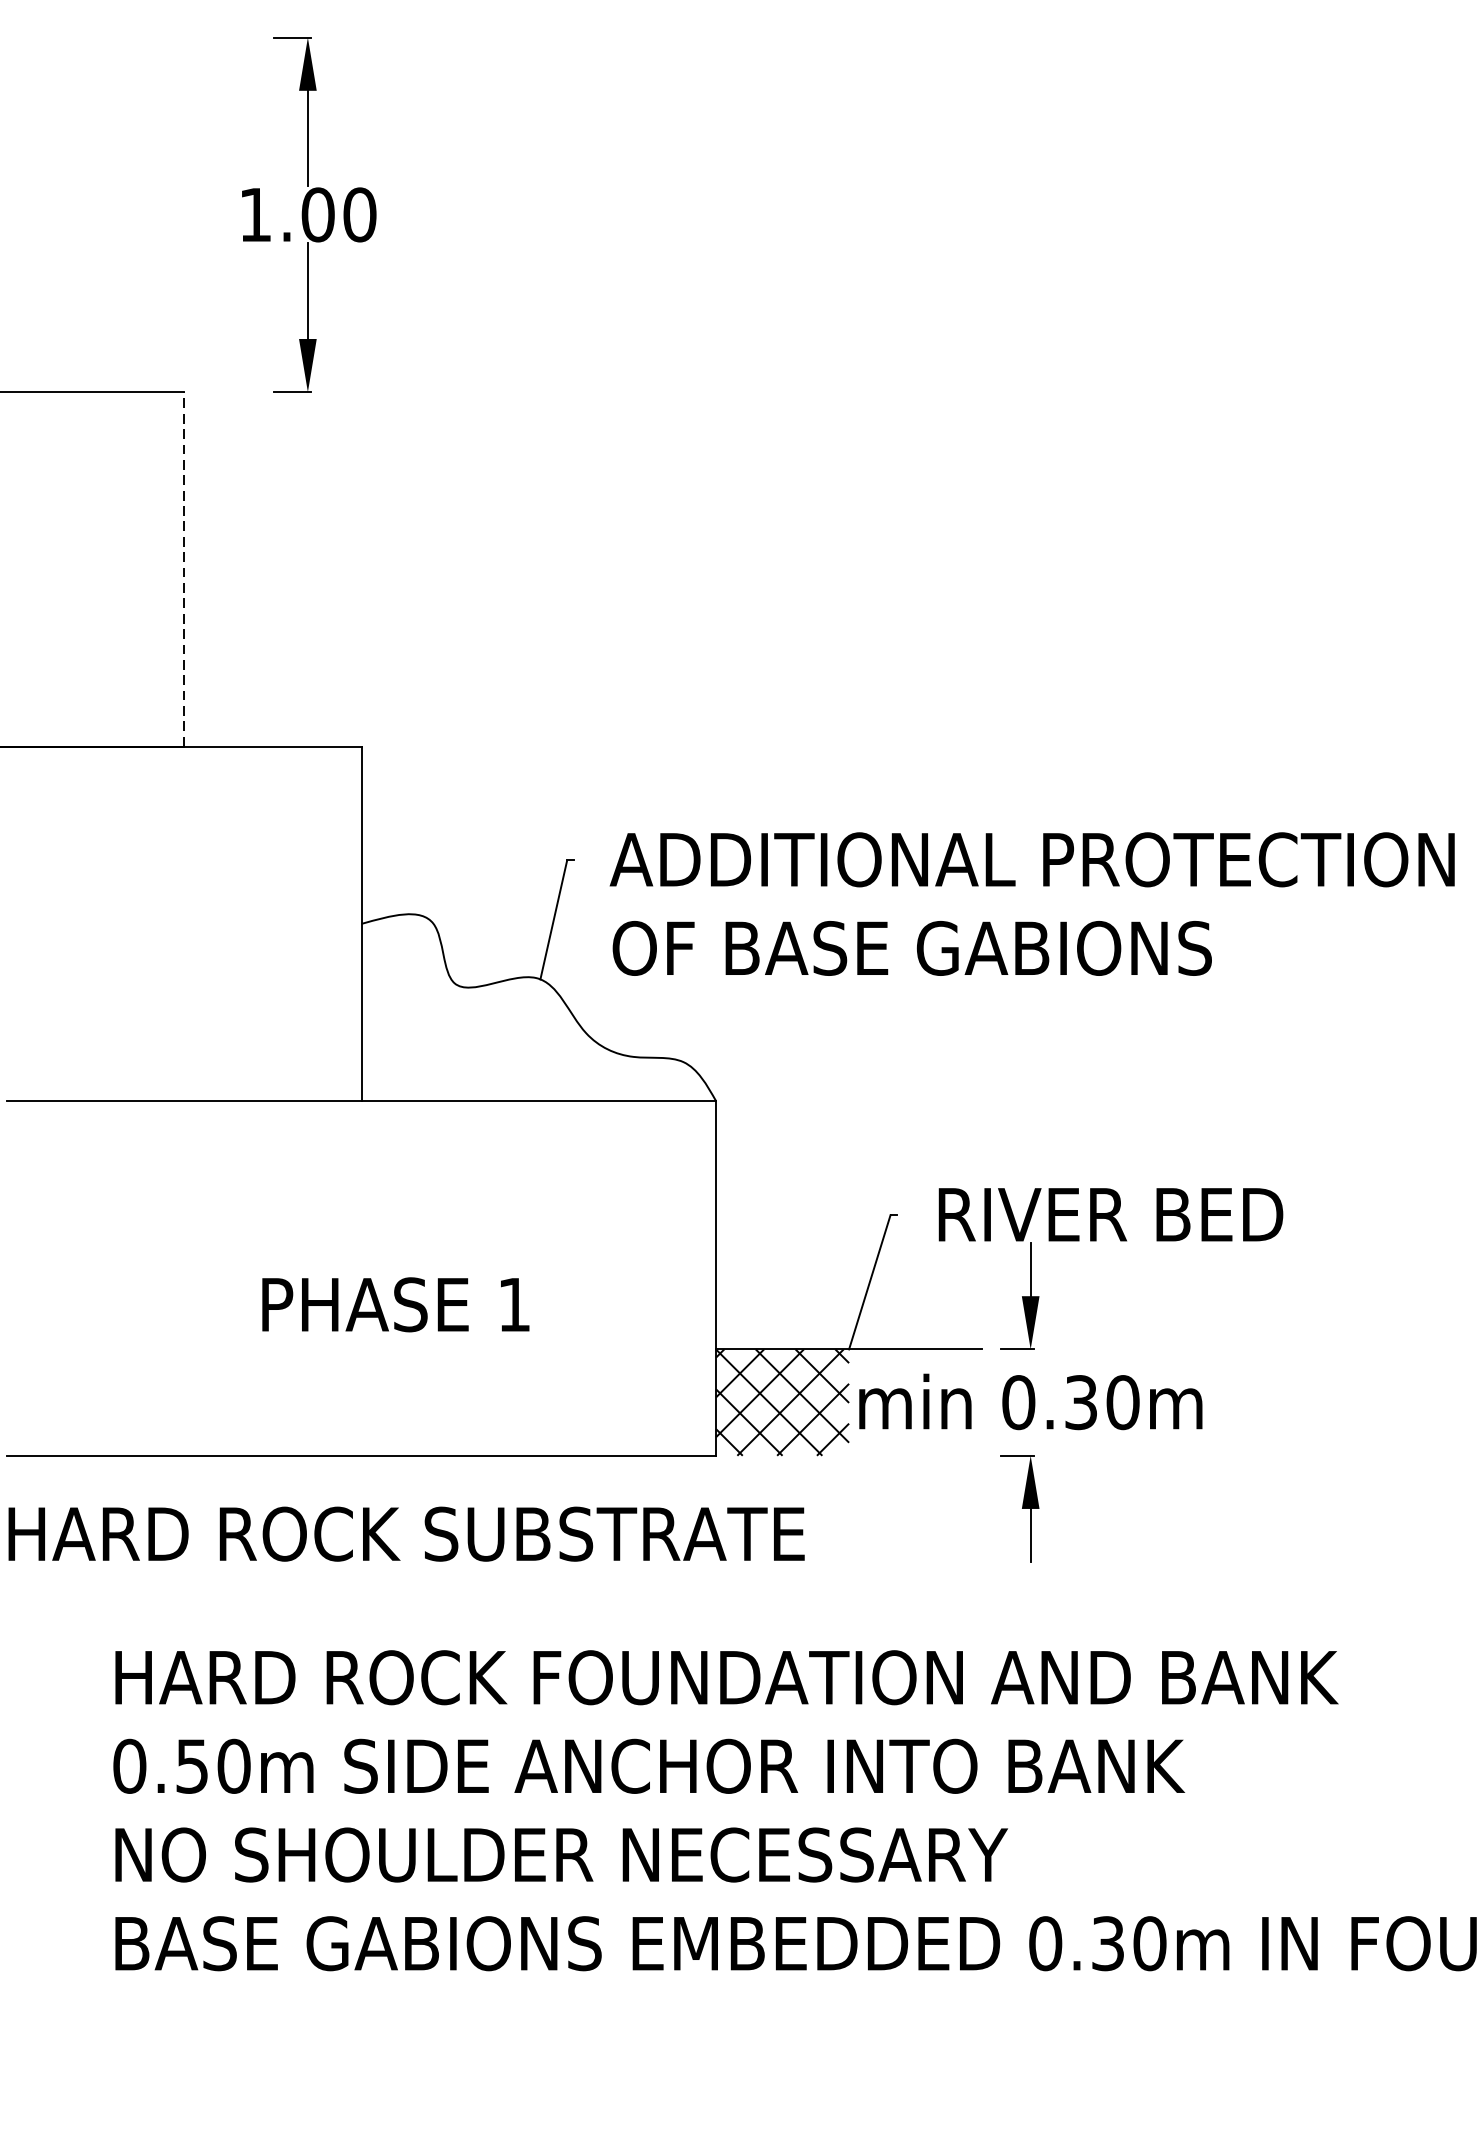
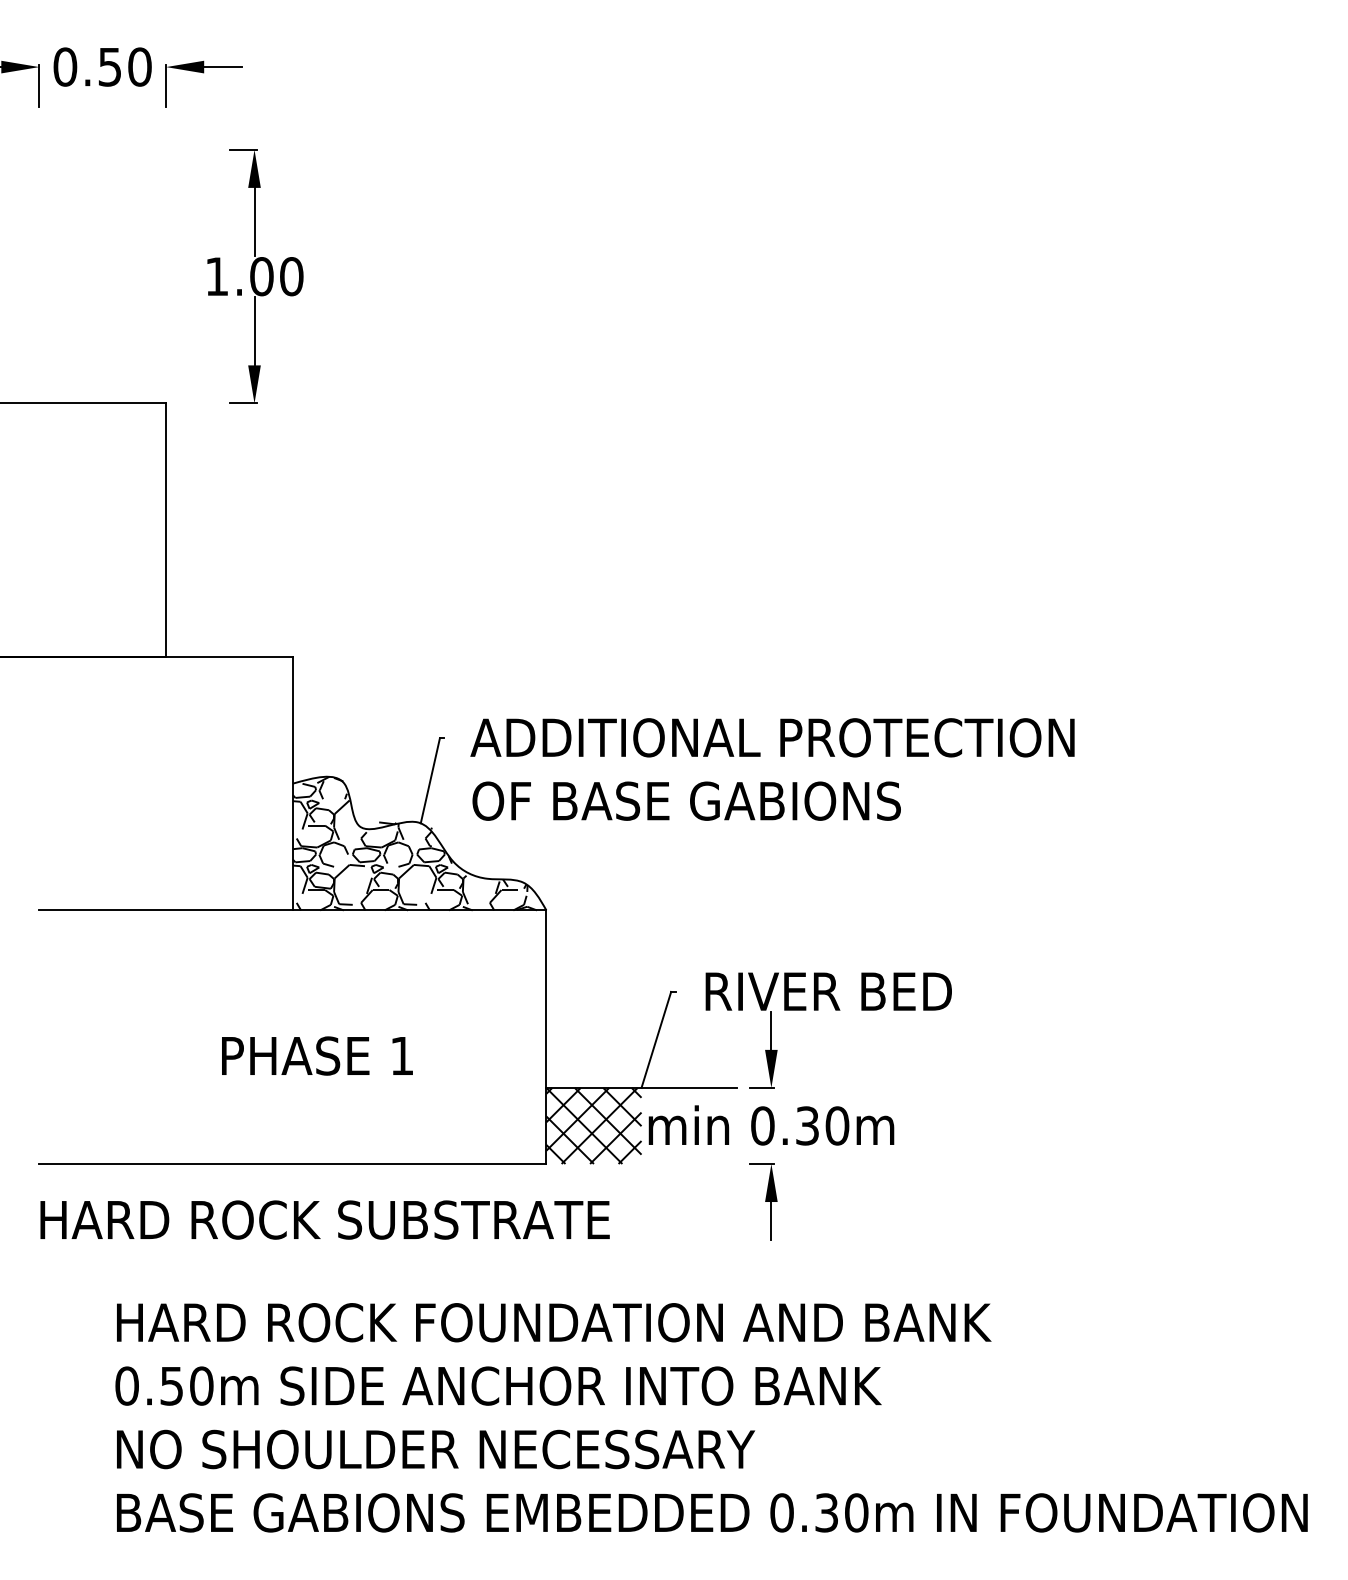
line: (184, 569) -> (166, 530), dashed -> solid
hatch: (531, 1007) -> (414, 843), added

